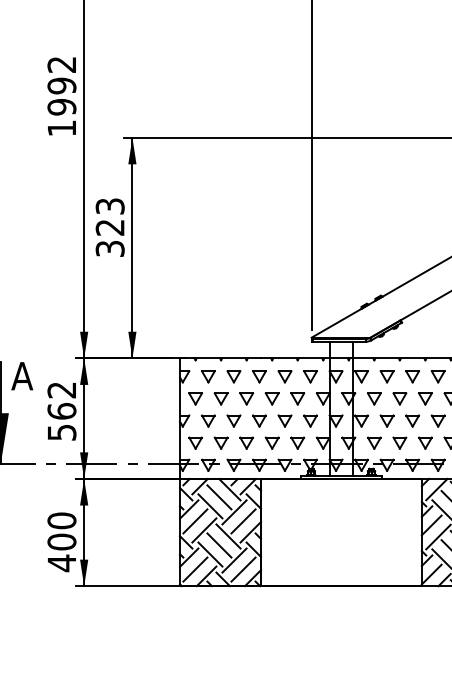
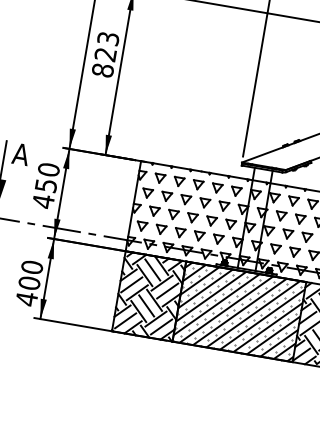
text: (109, 248) -> (102, 70), 323 -> 823
text: (61, 411) -> (45, 185), 562 -> 450
hatch: (341, 532) -> (239, 311), added

